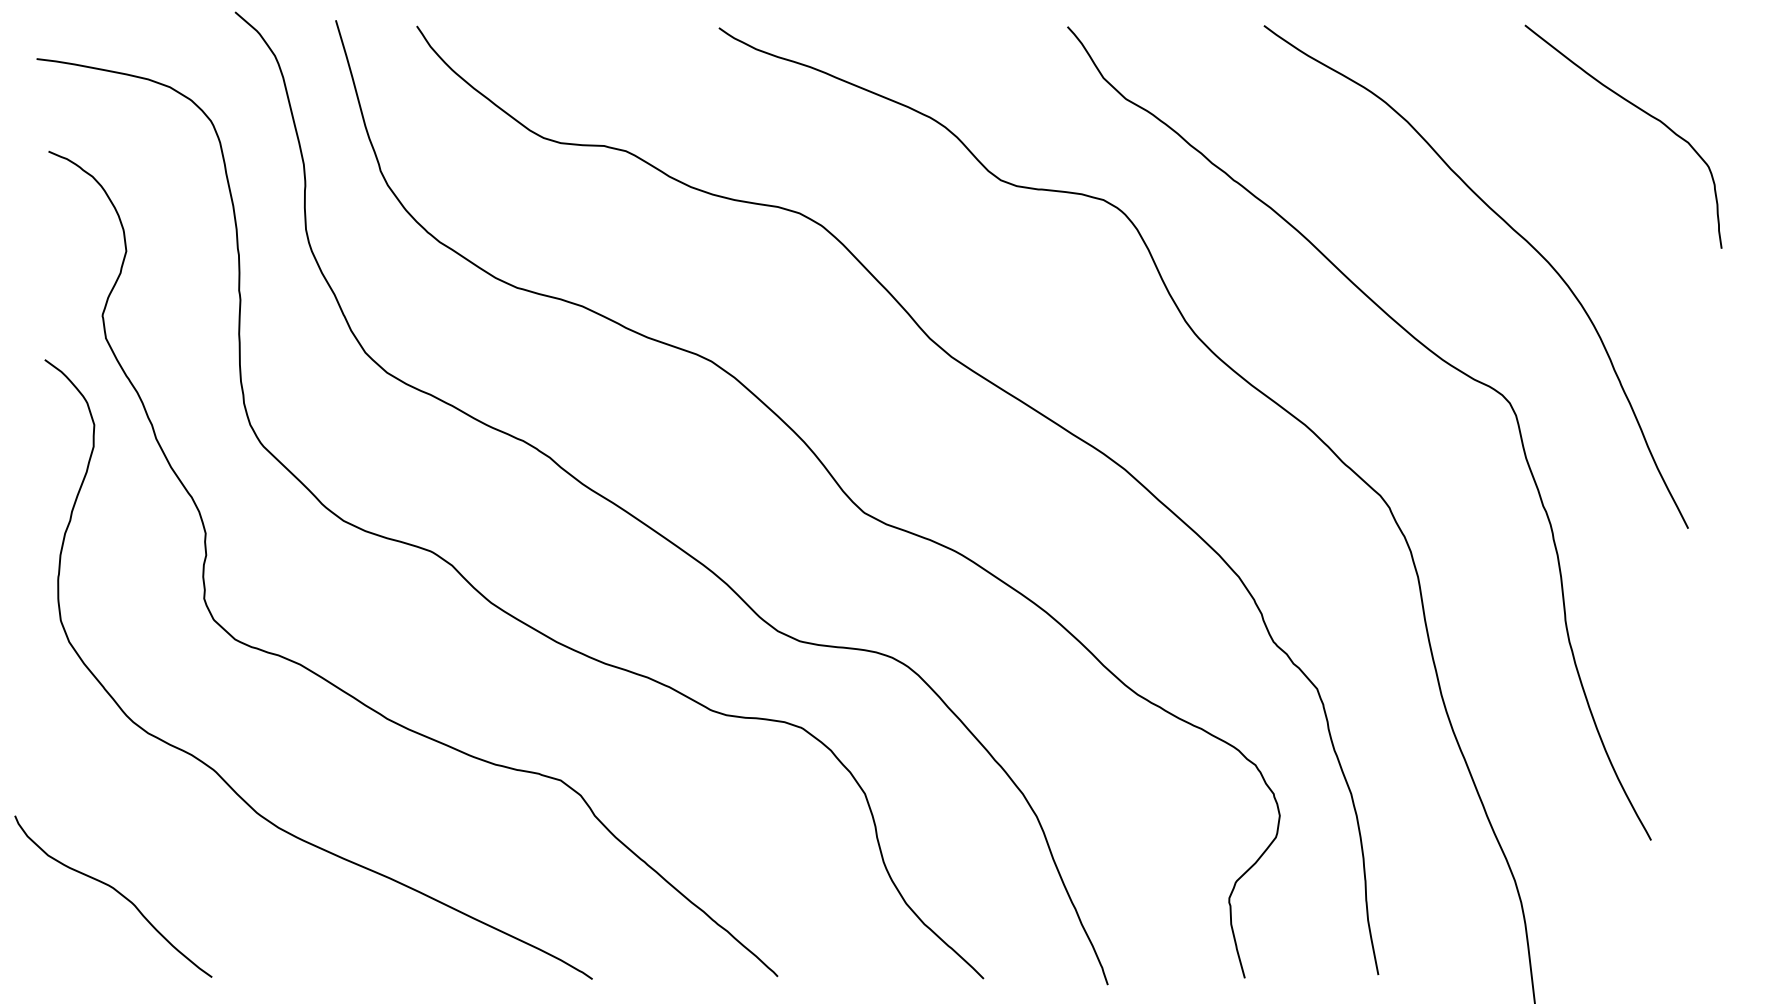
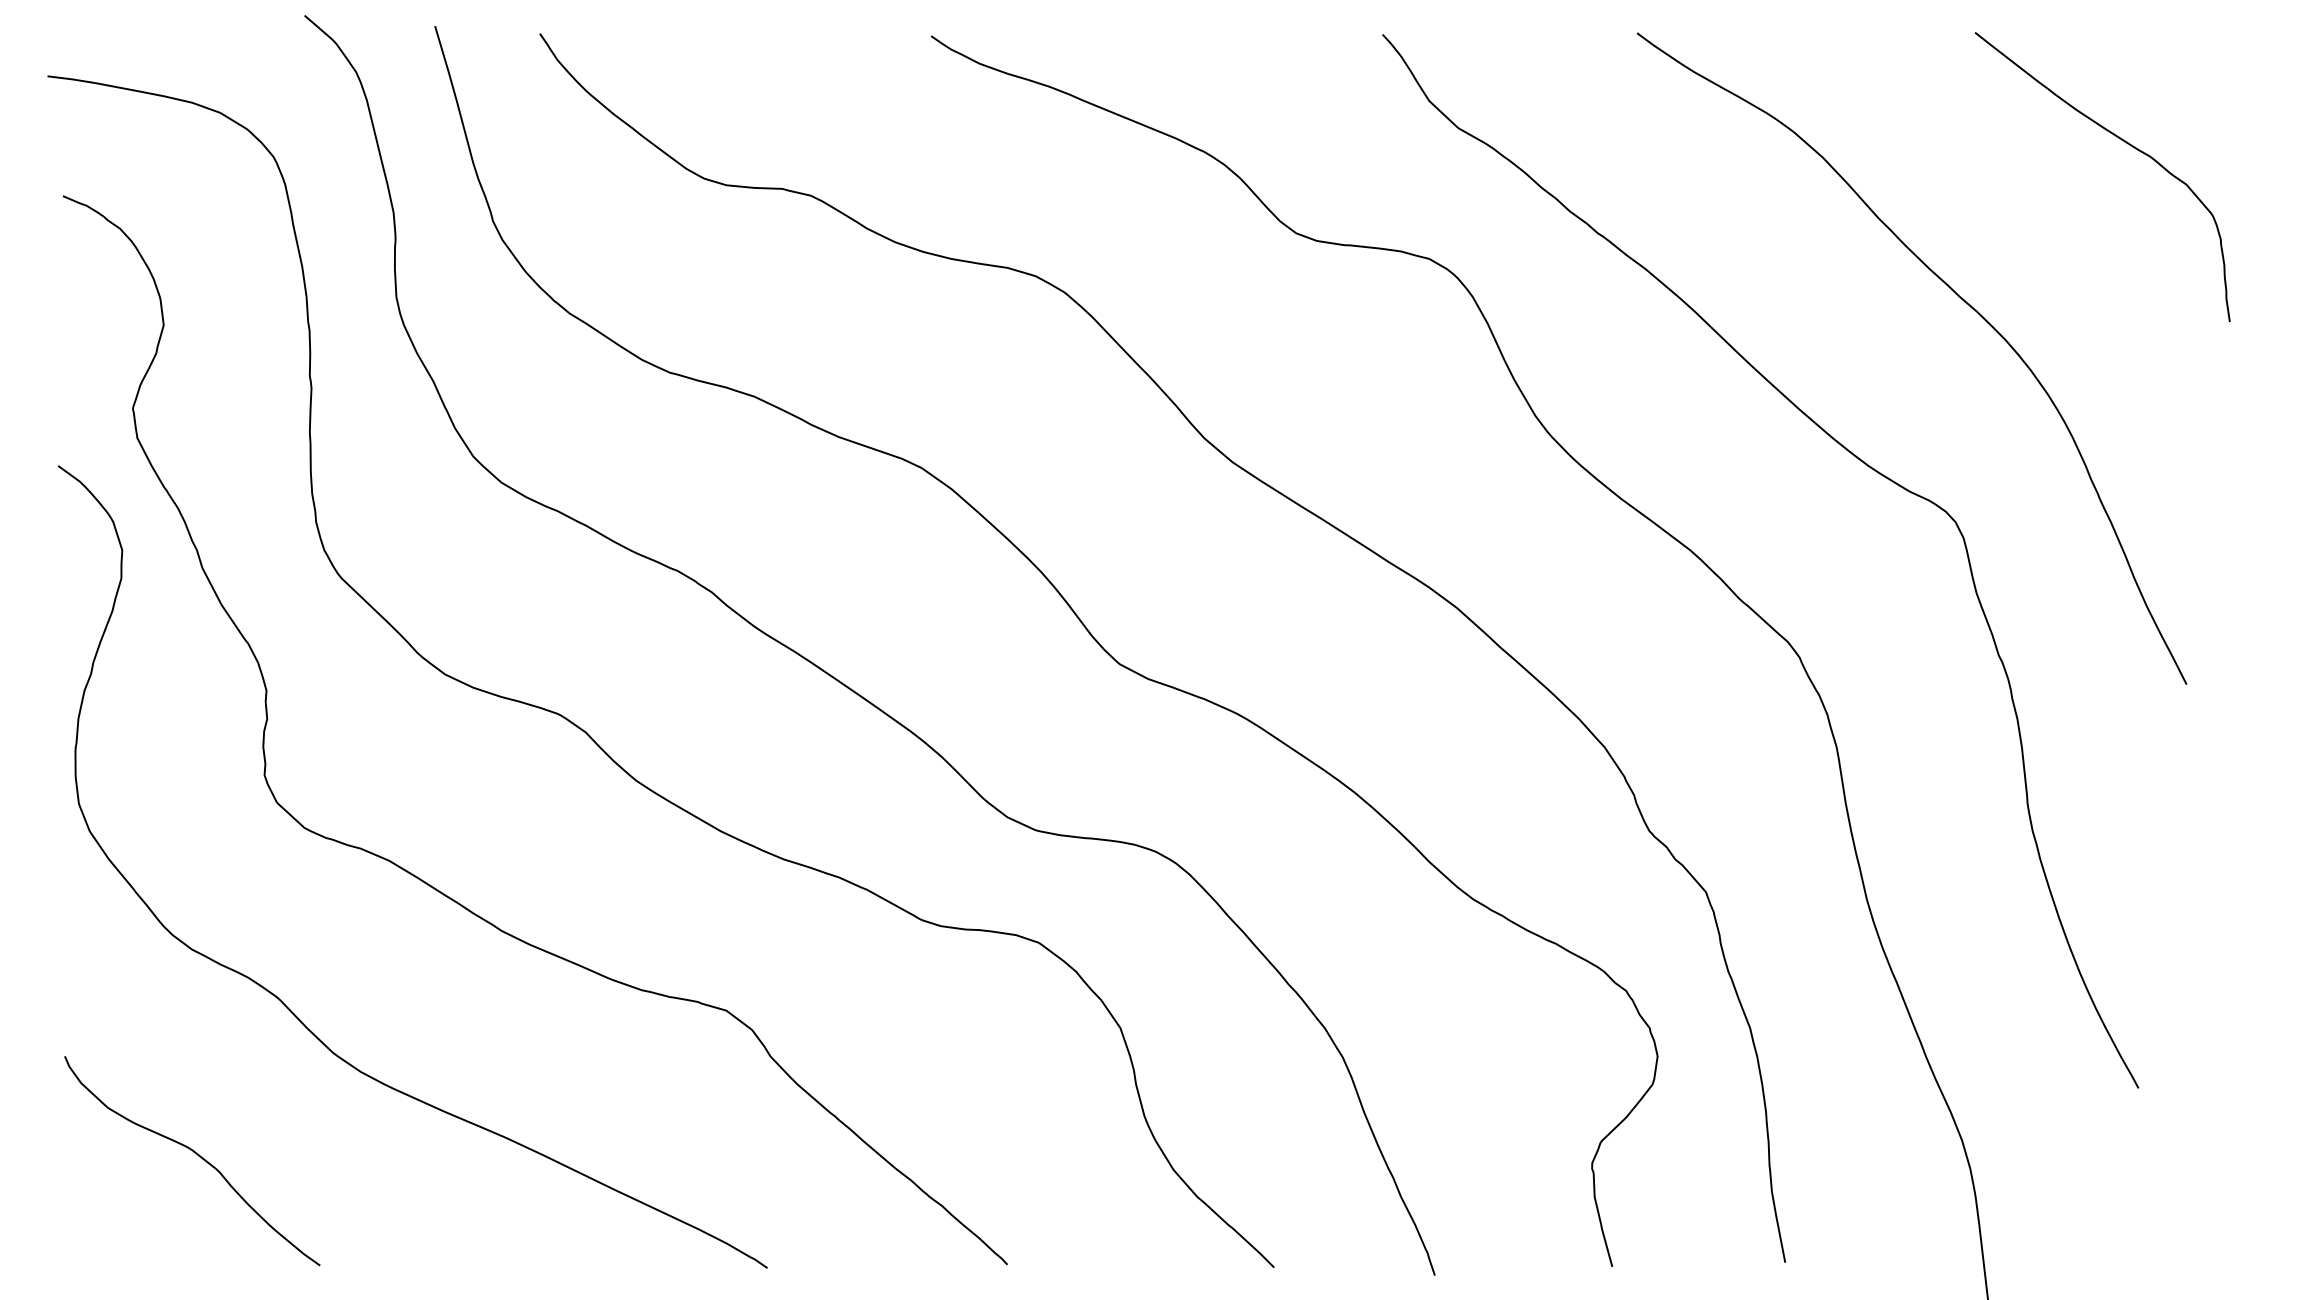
curve: (115, 891) -> (195, 1154), moved

